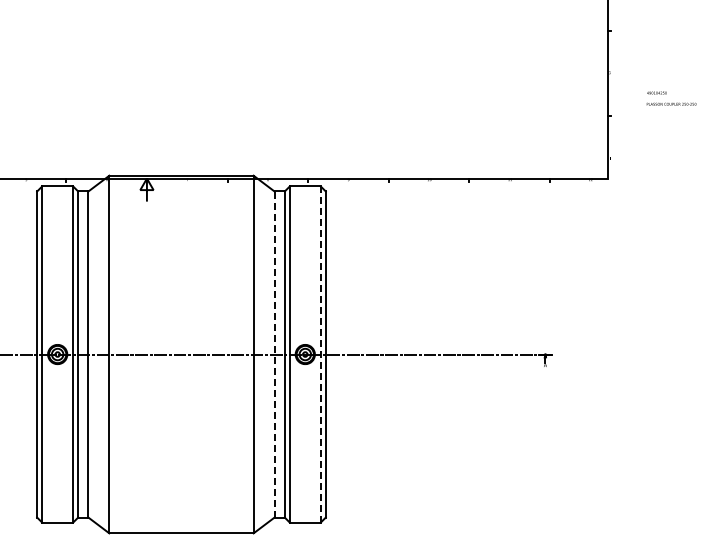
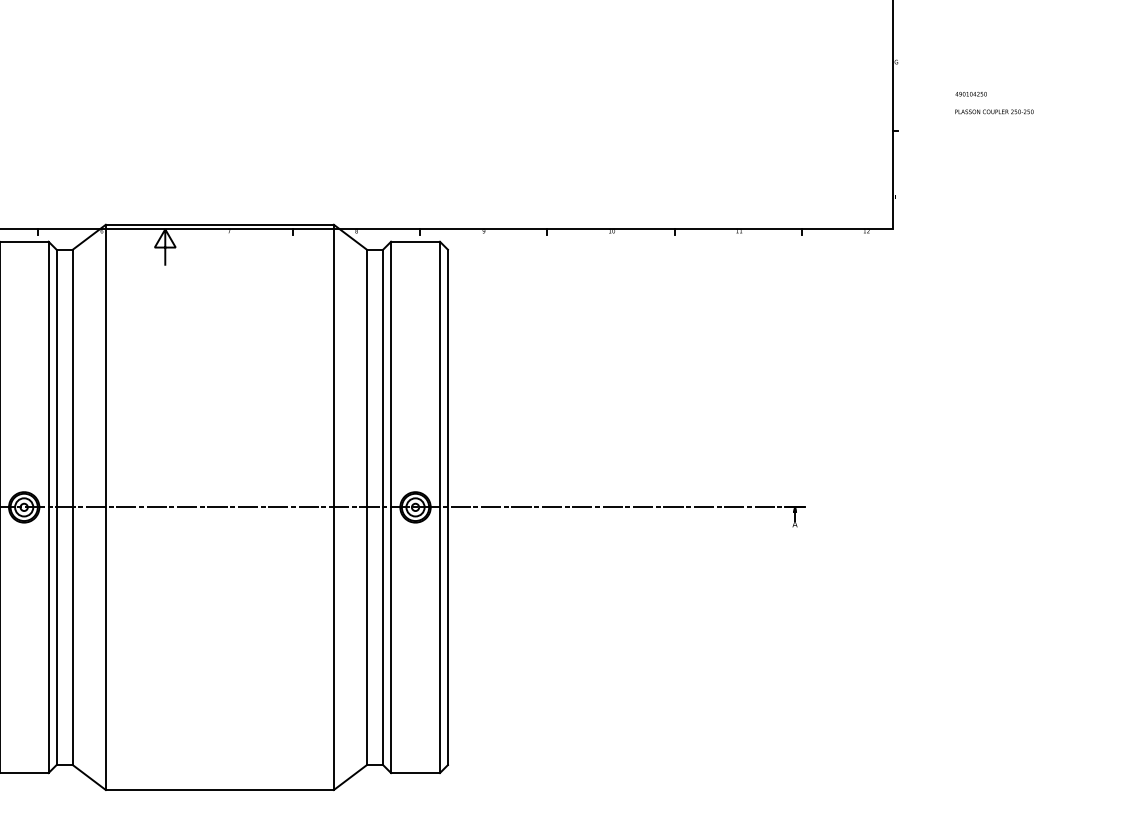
line: (274, 354) -> (366, 507), dashed -> solid
line: (320, 354) -> (439, 507), dashed -> solid

